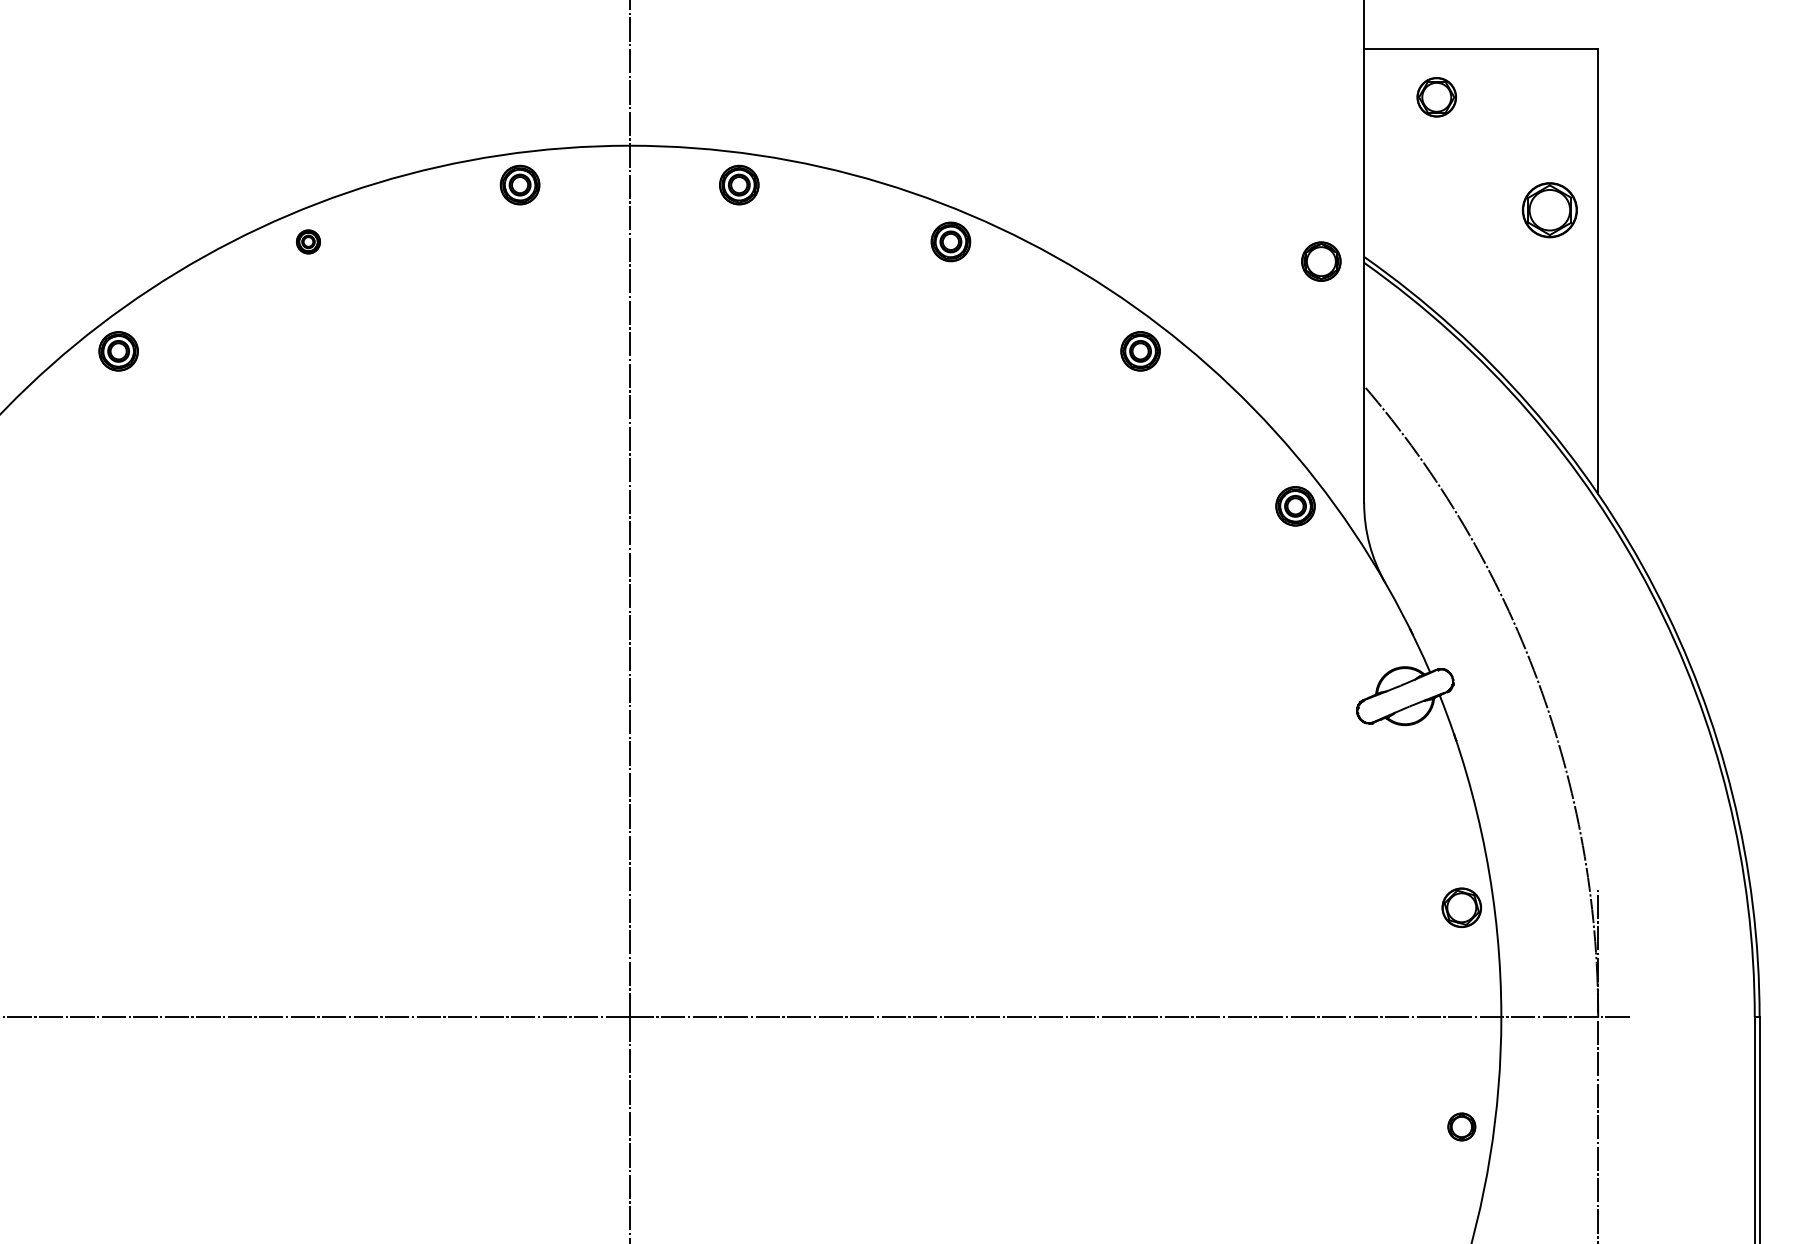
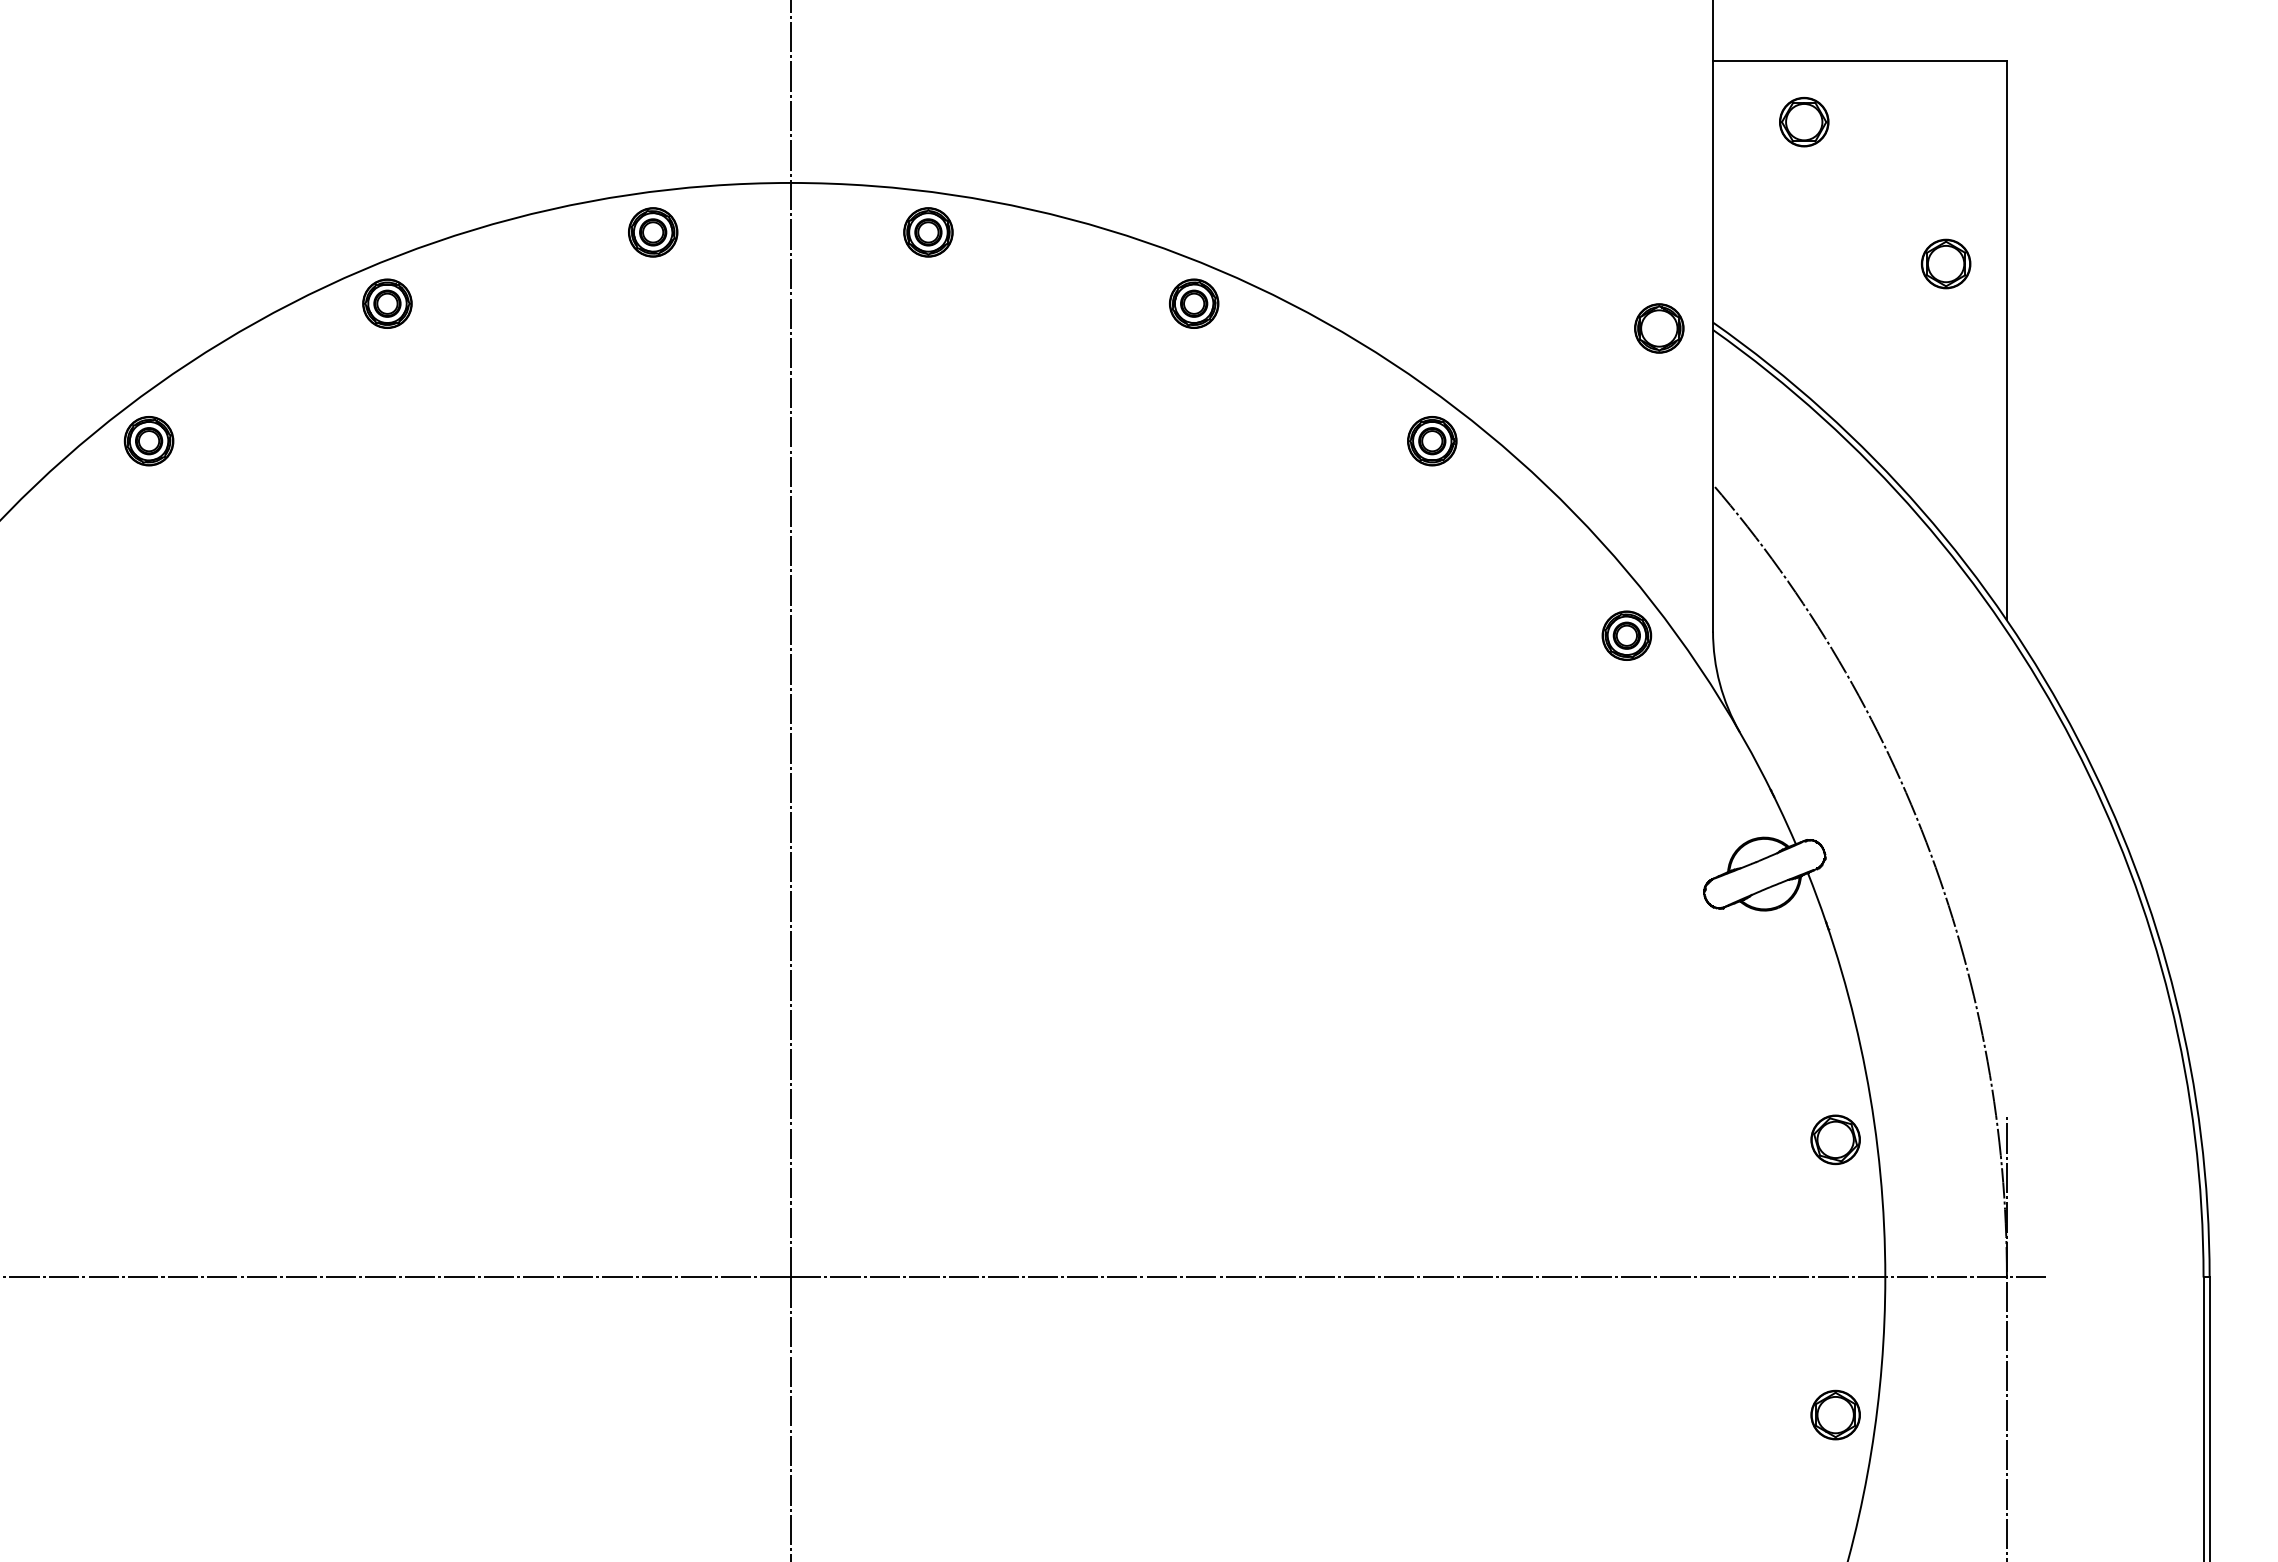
part: (1549, 210) -> (1945, 264), size x0.71
part: (308, 241) -> (387, 303), size x1.67
part: (1461, 1126) -> (1835, 1414), size x1.43

